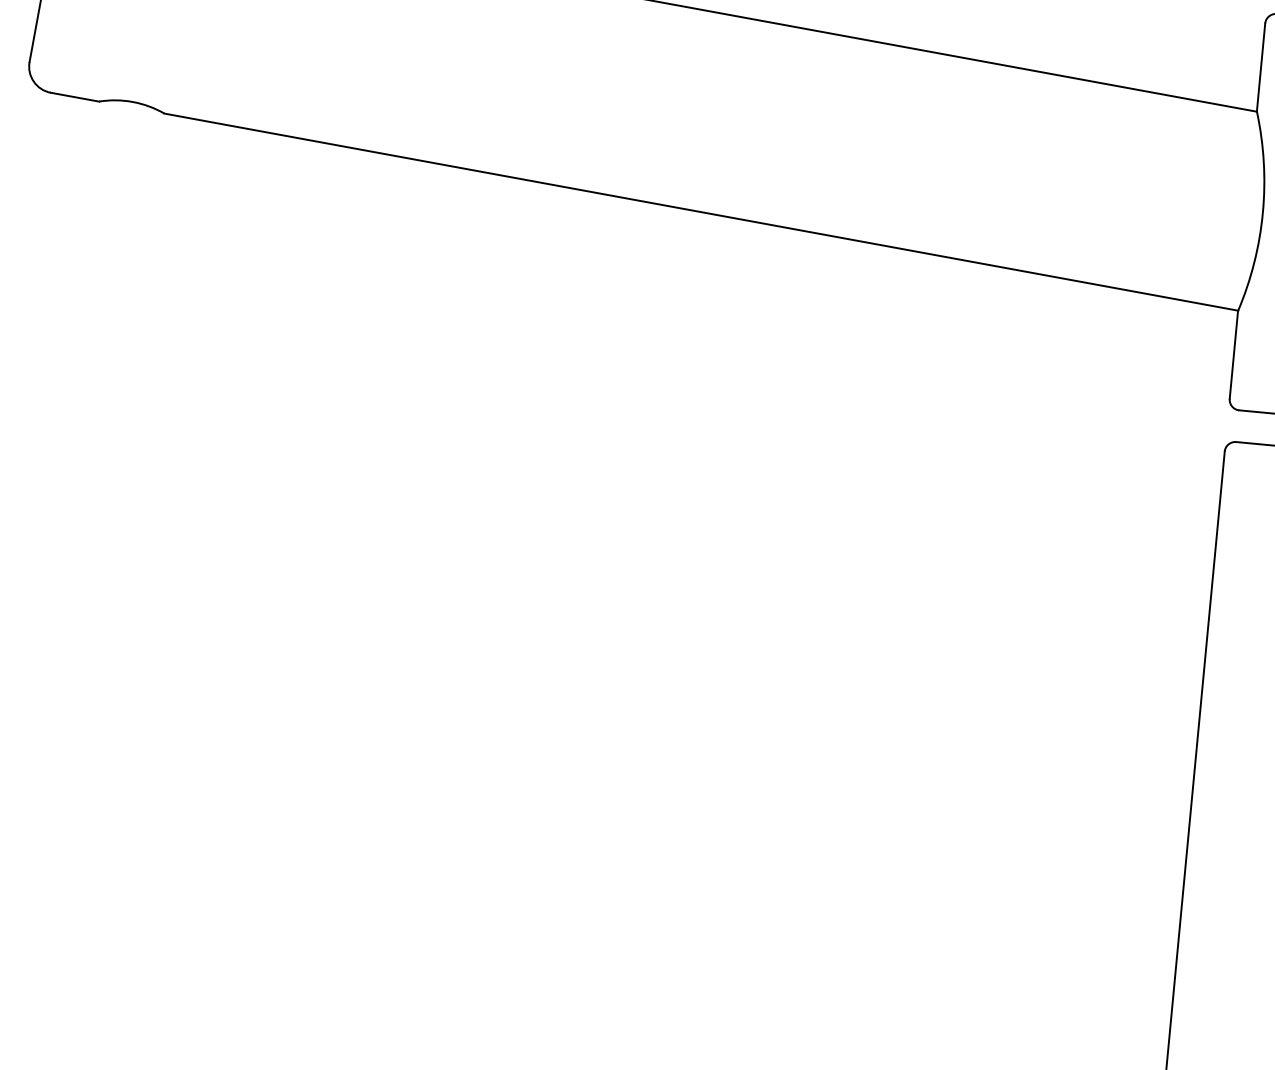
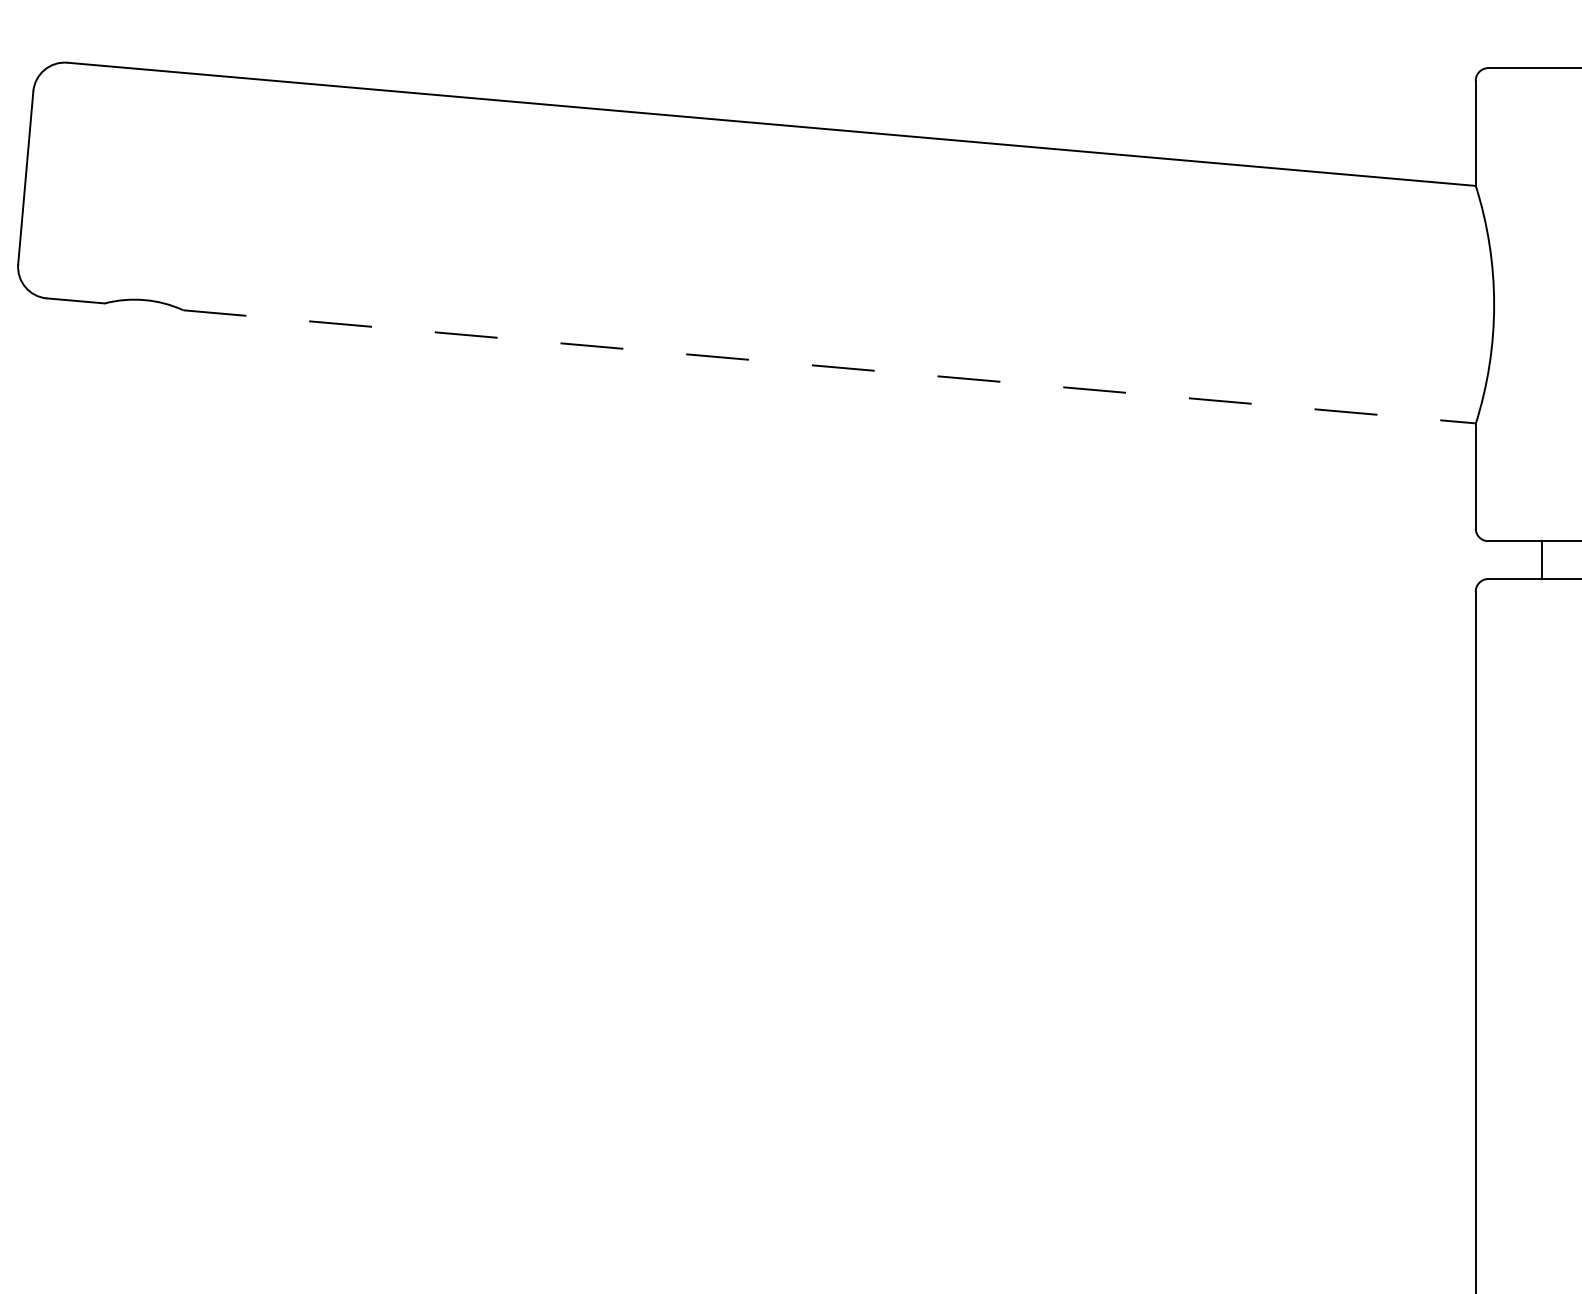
line: (701, 211) -> (829, 366), solid -> dashed

